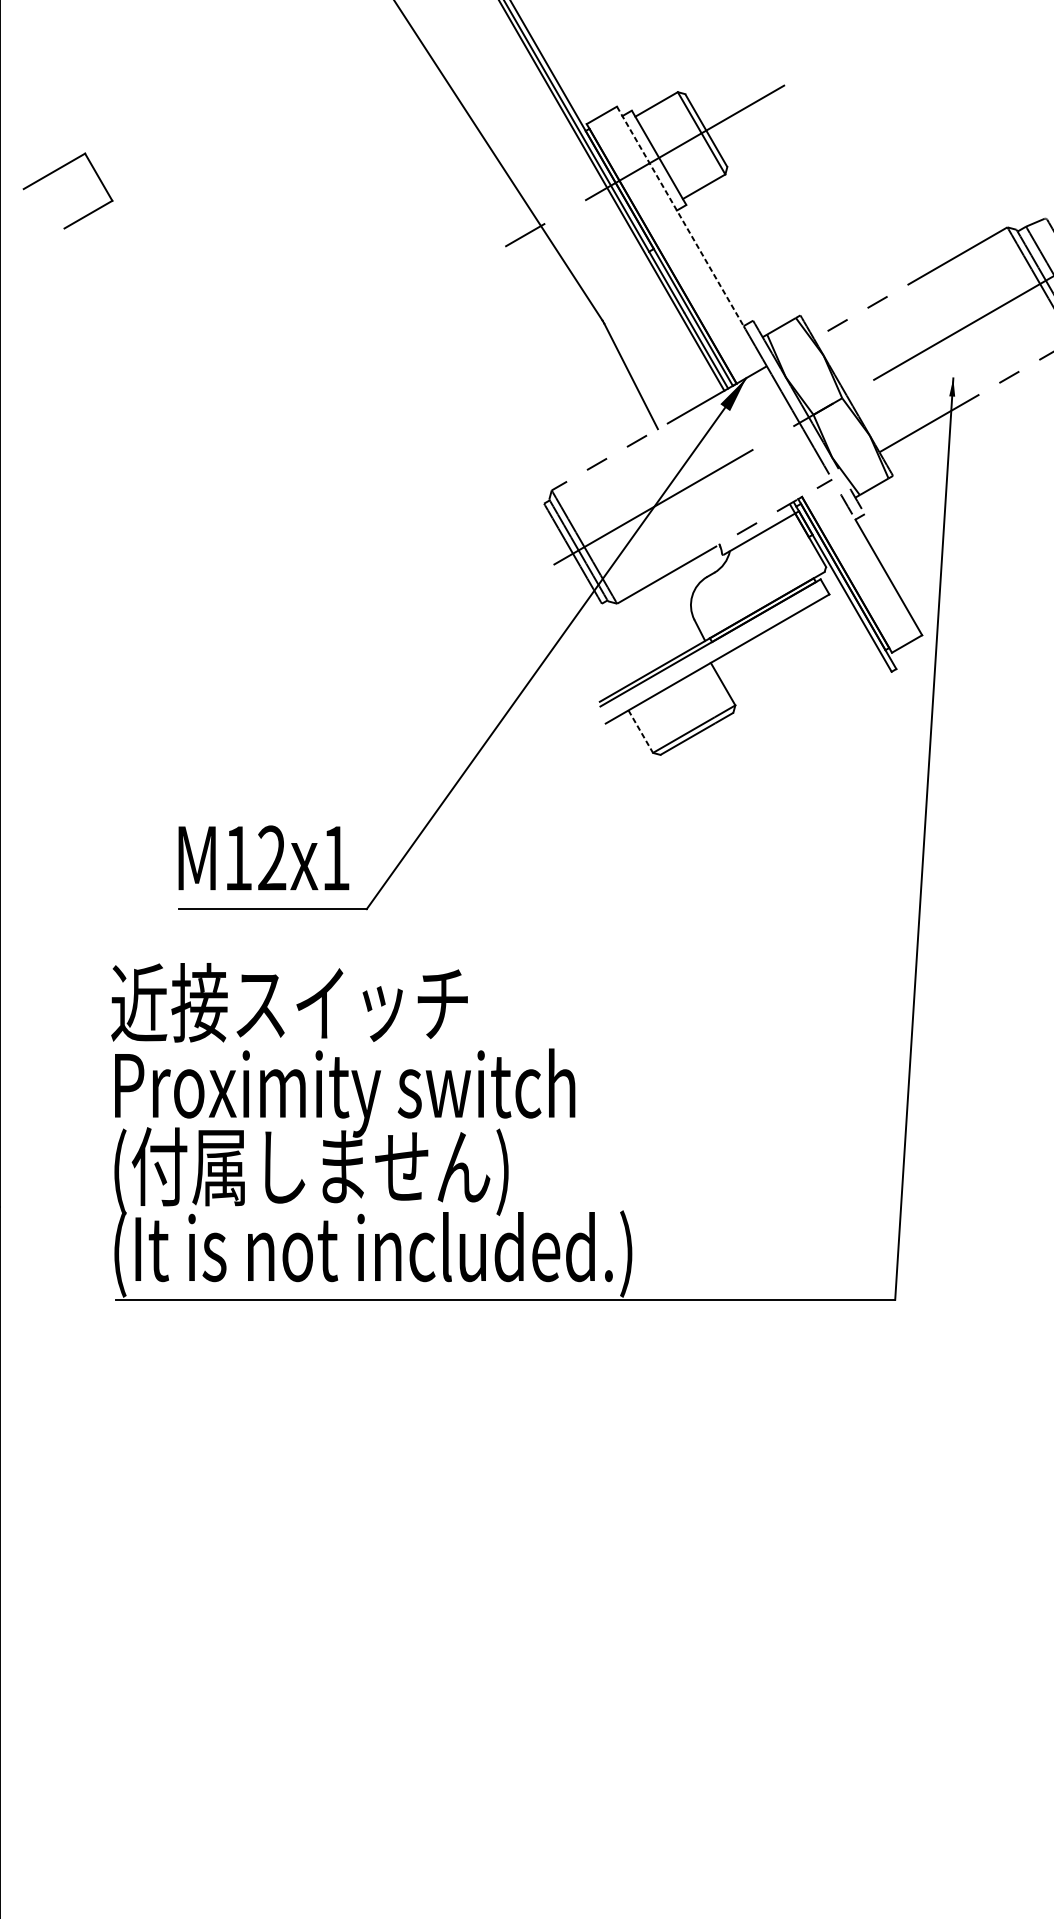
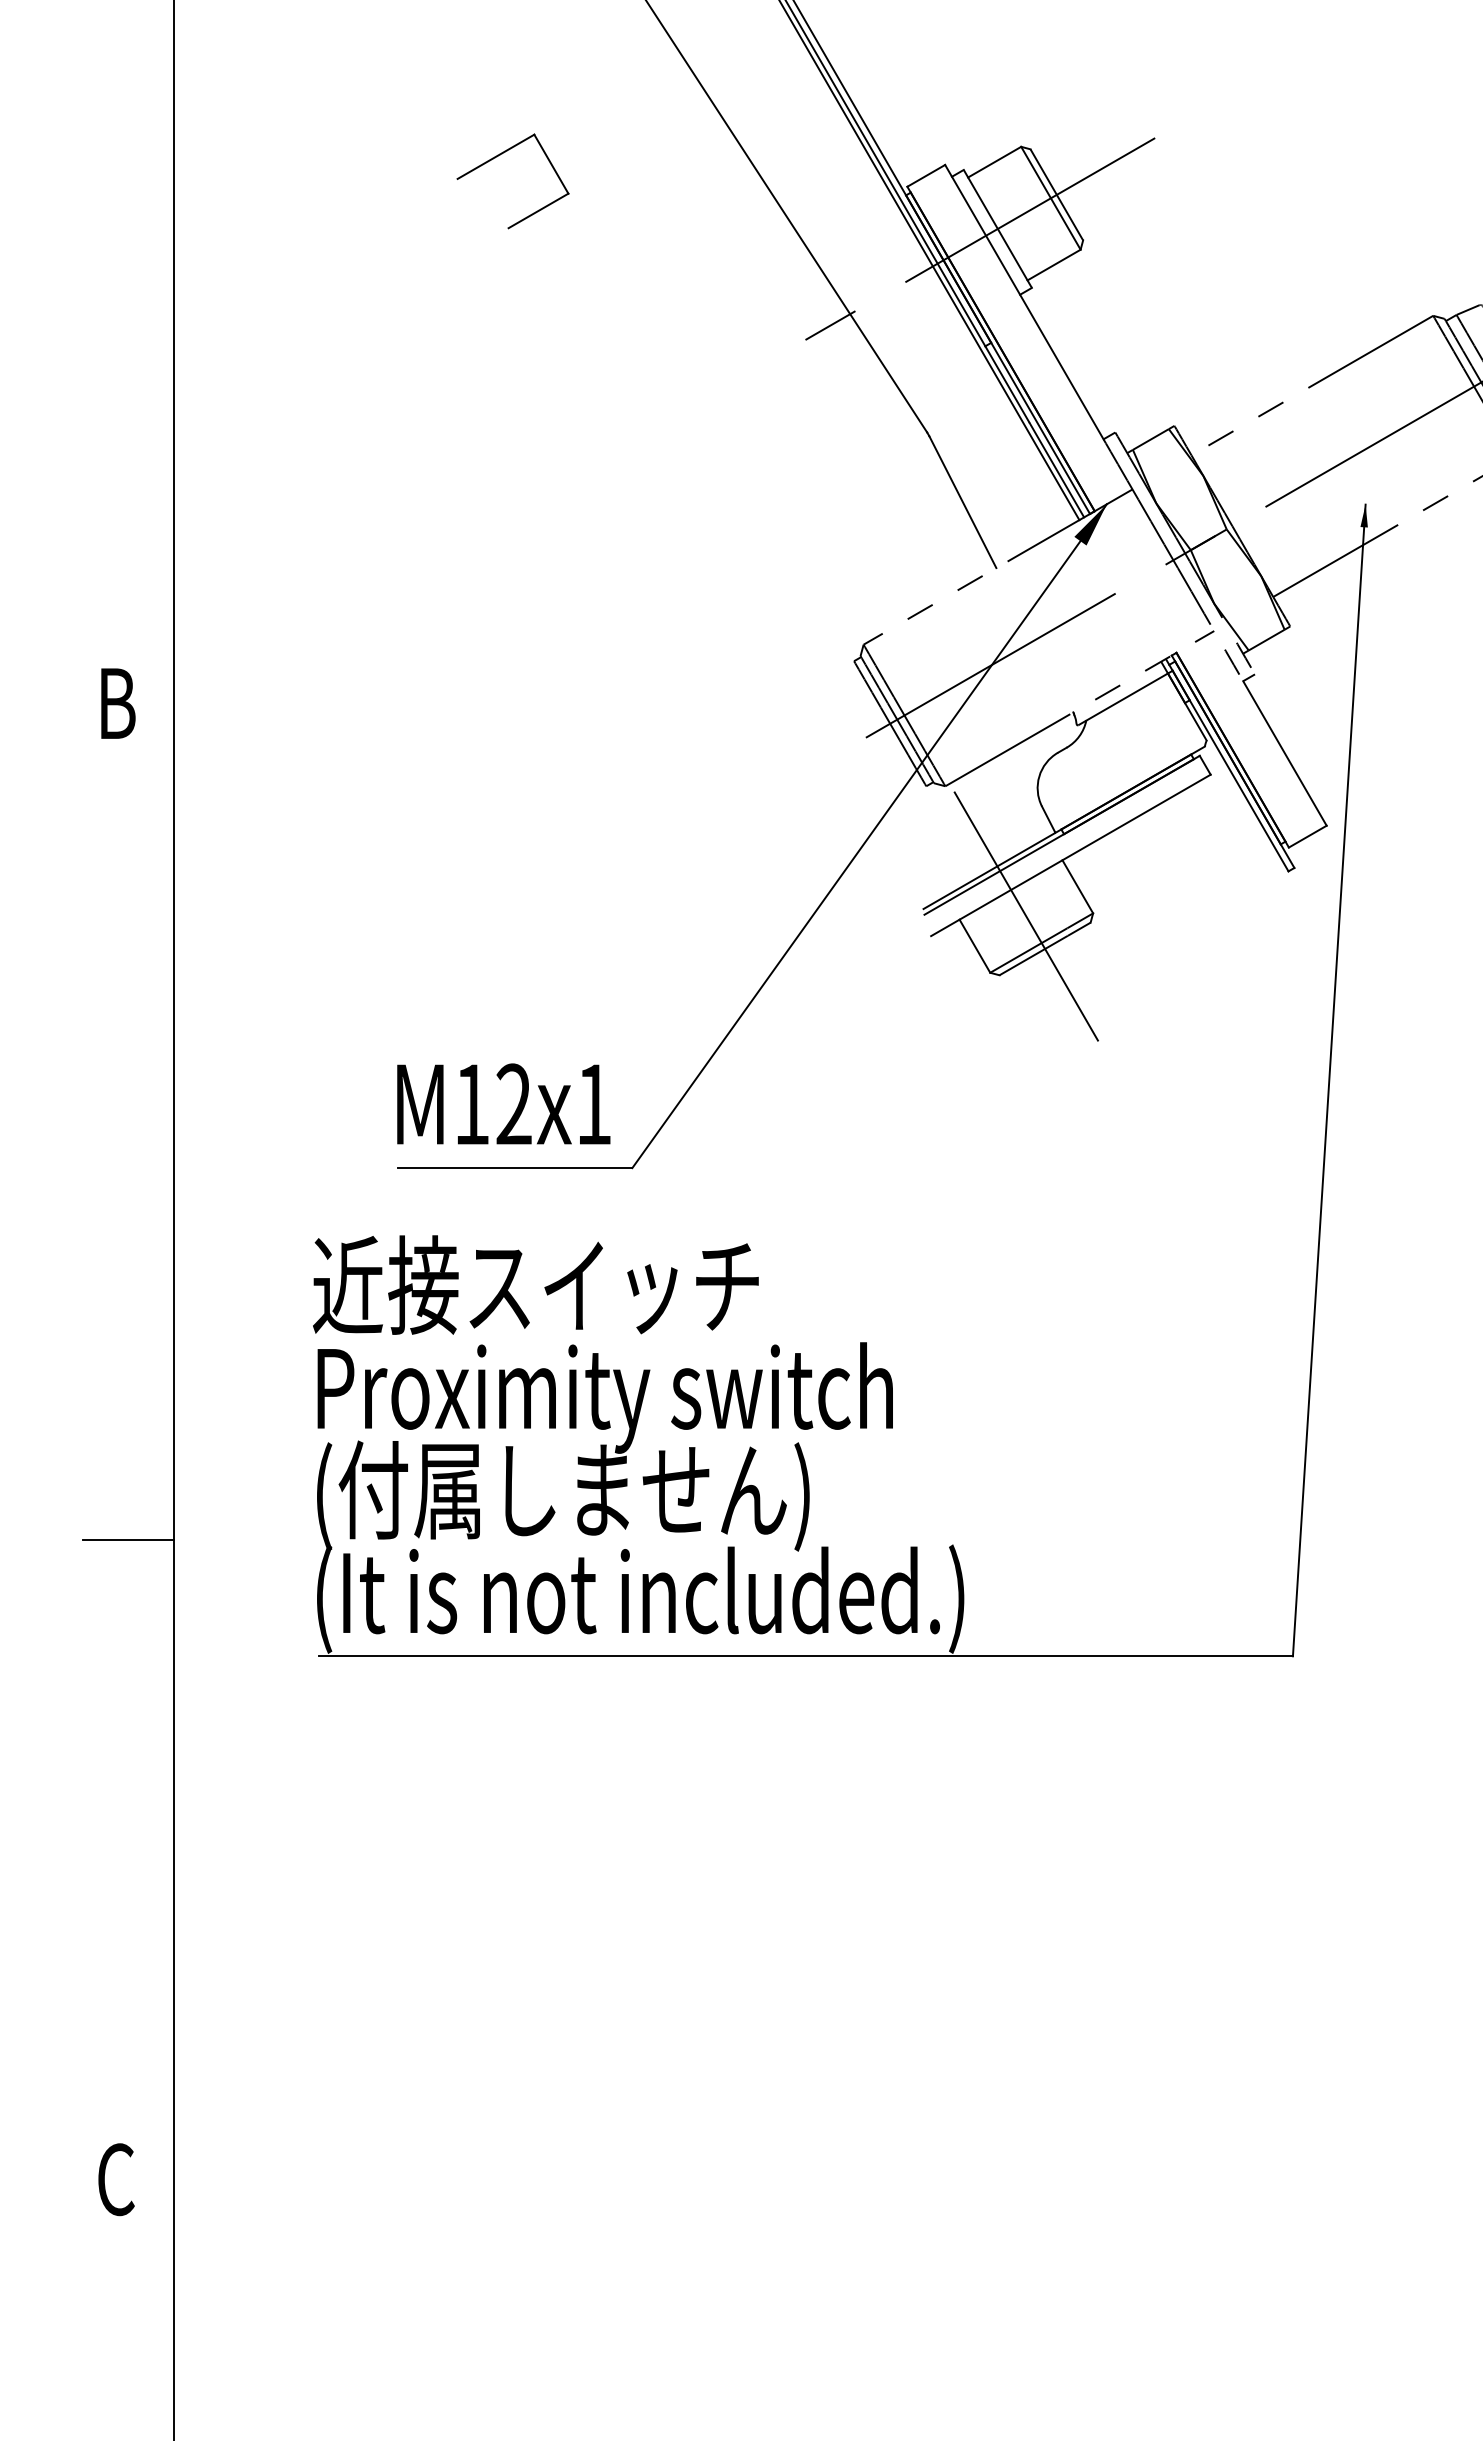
part: (54, 172) -> (495, 158), moved
line: (680, 216) -> (1024, 302), dashed -> solid
line: (682, 707) -> (1026, 916), added
line: (640, 731) -> (974, 946), dashed -> solid

